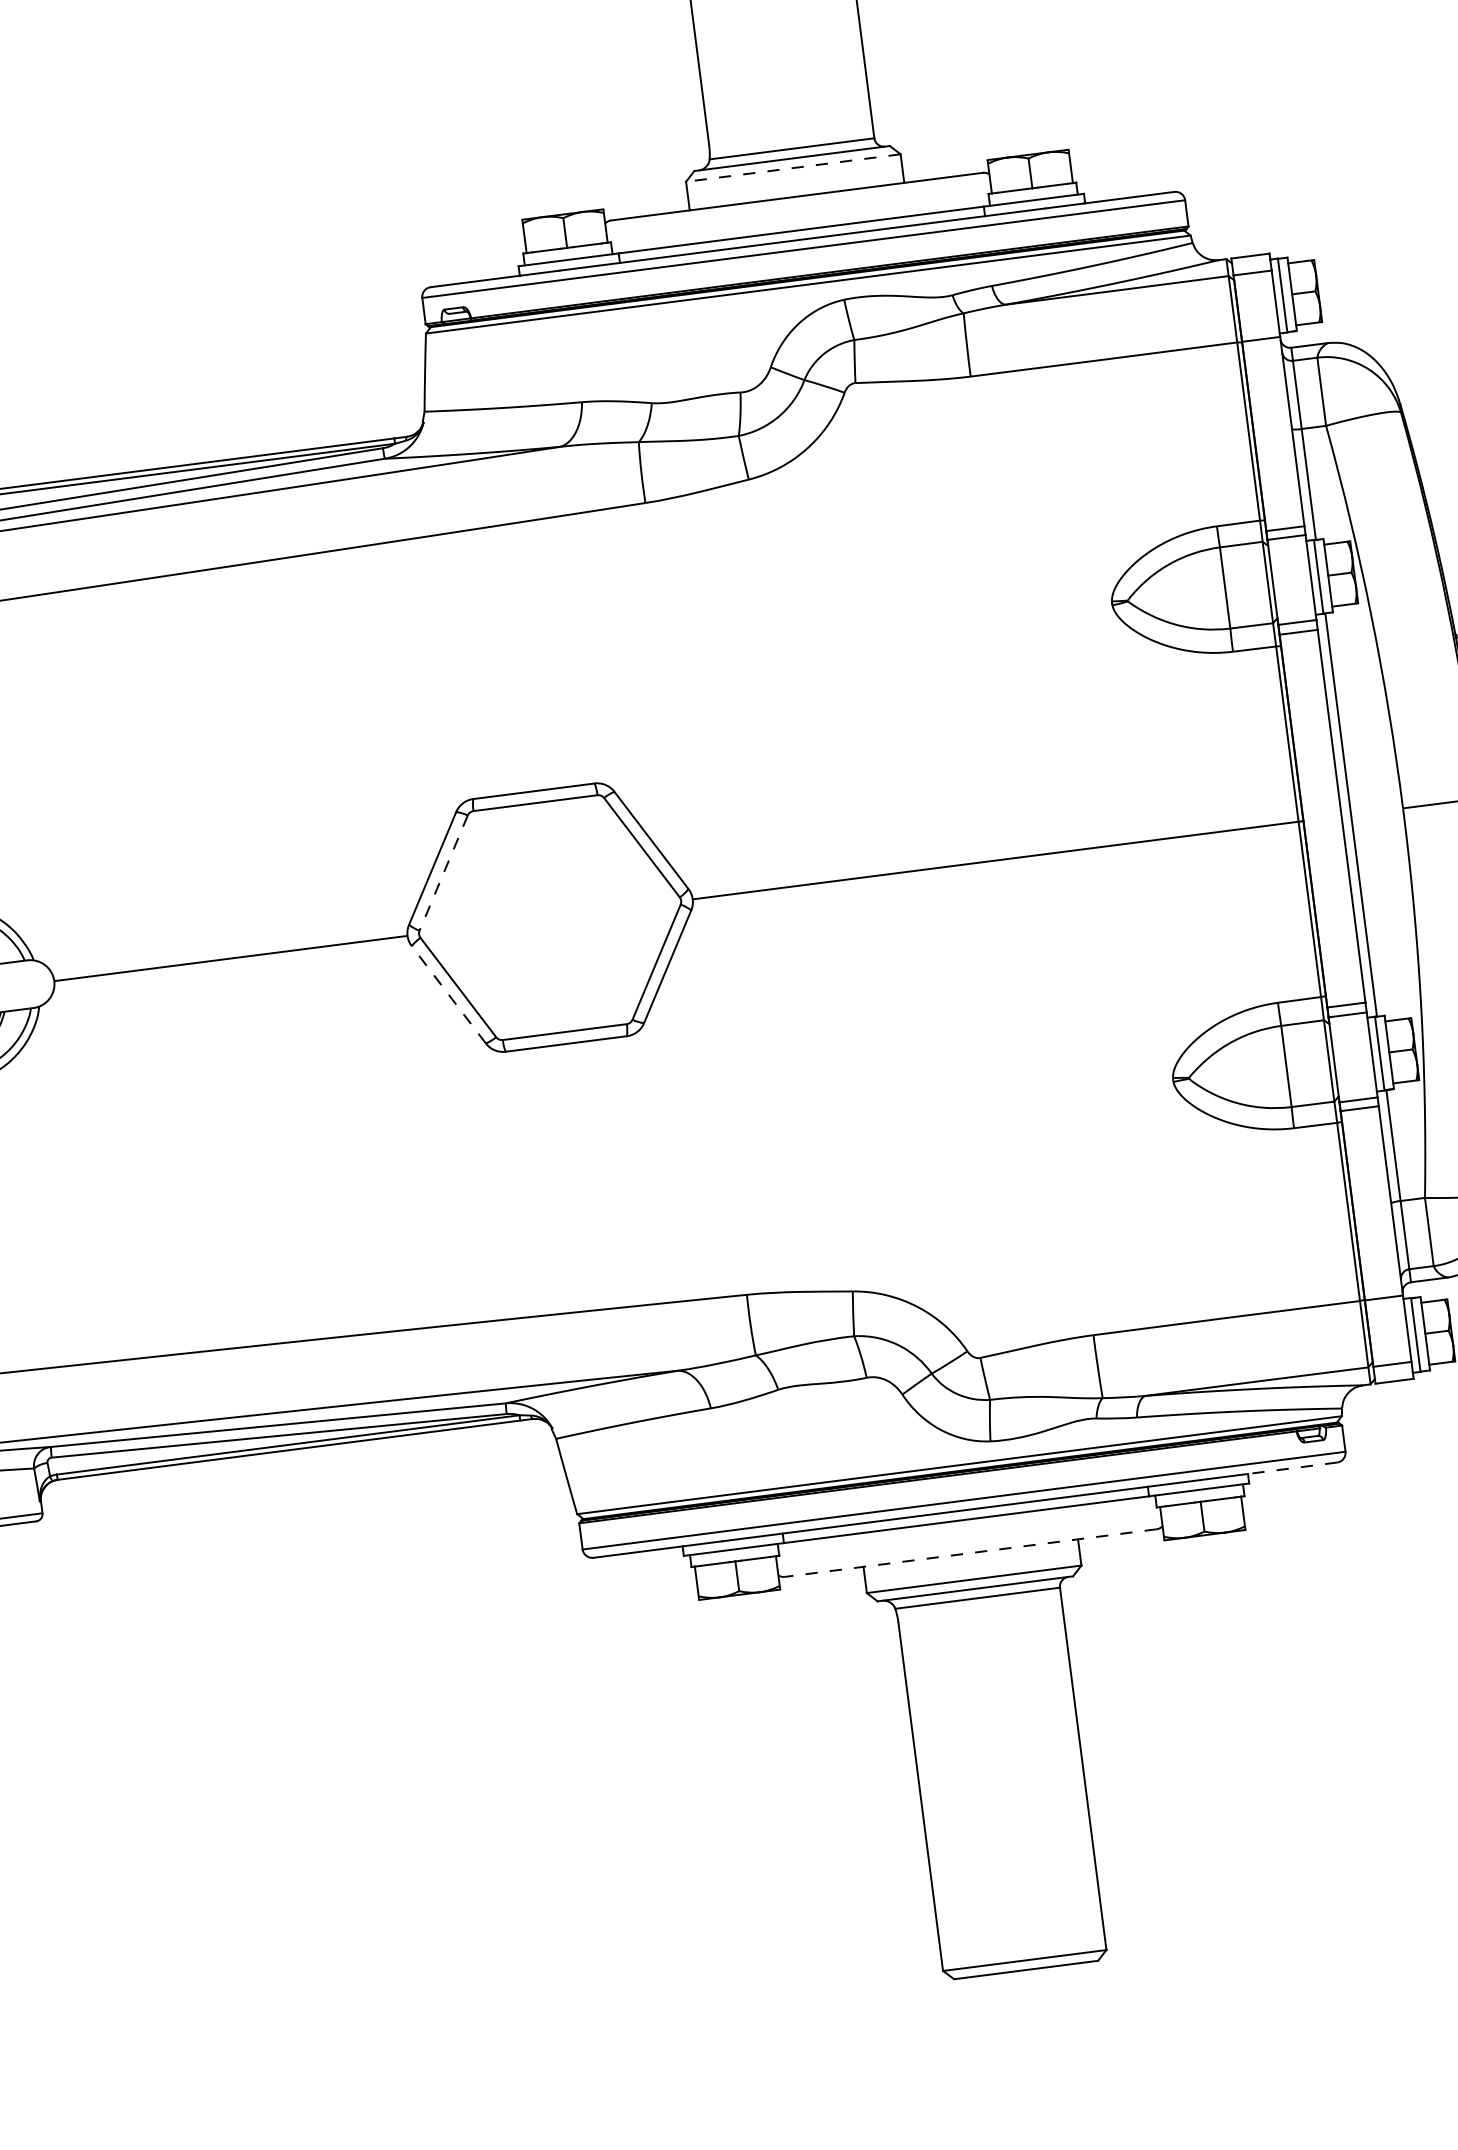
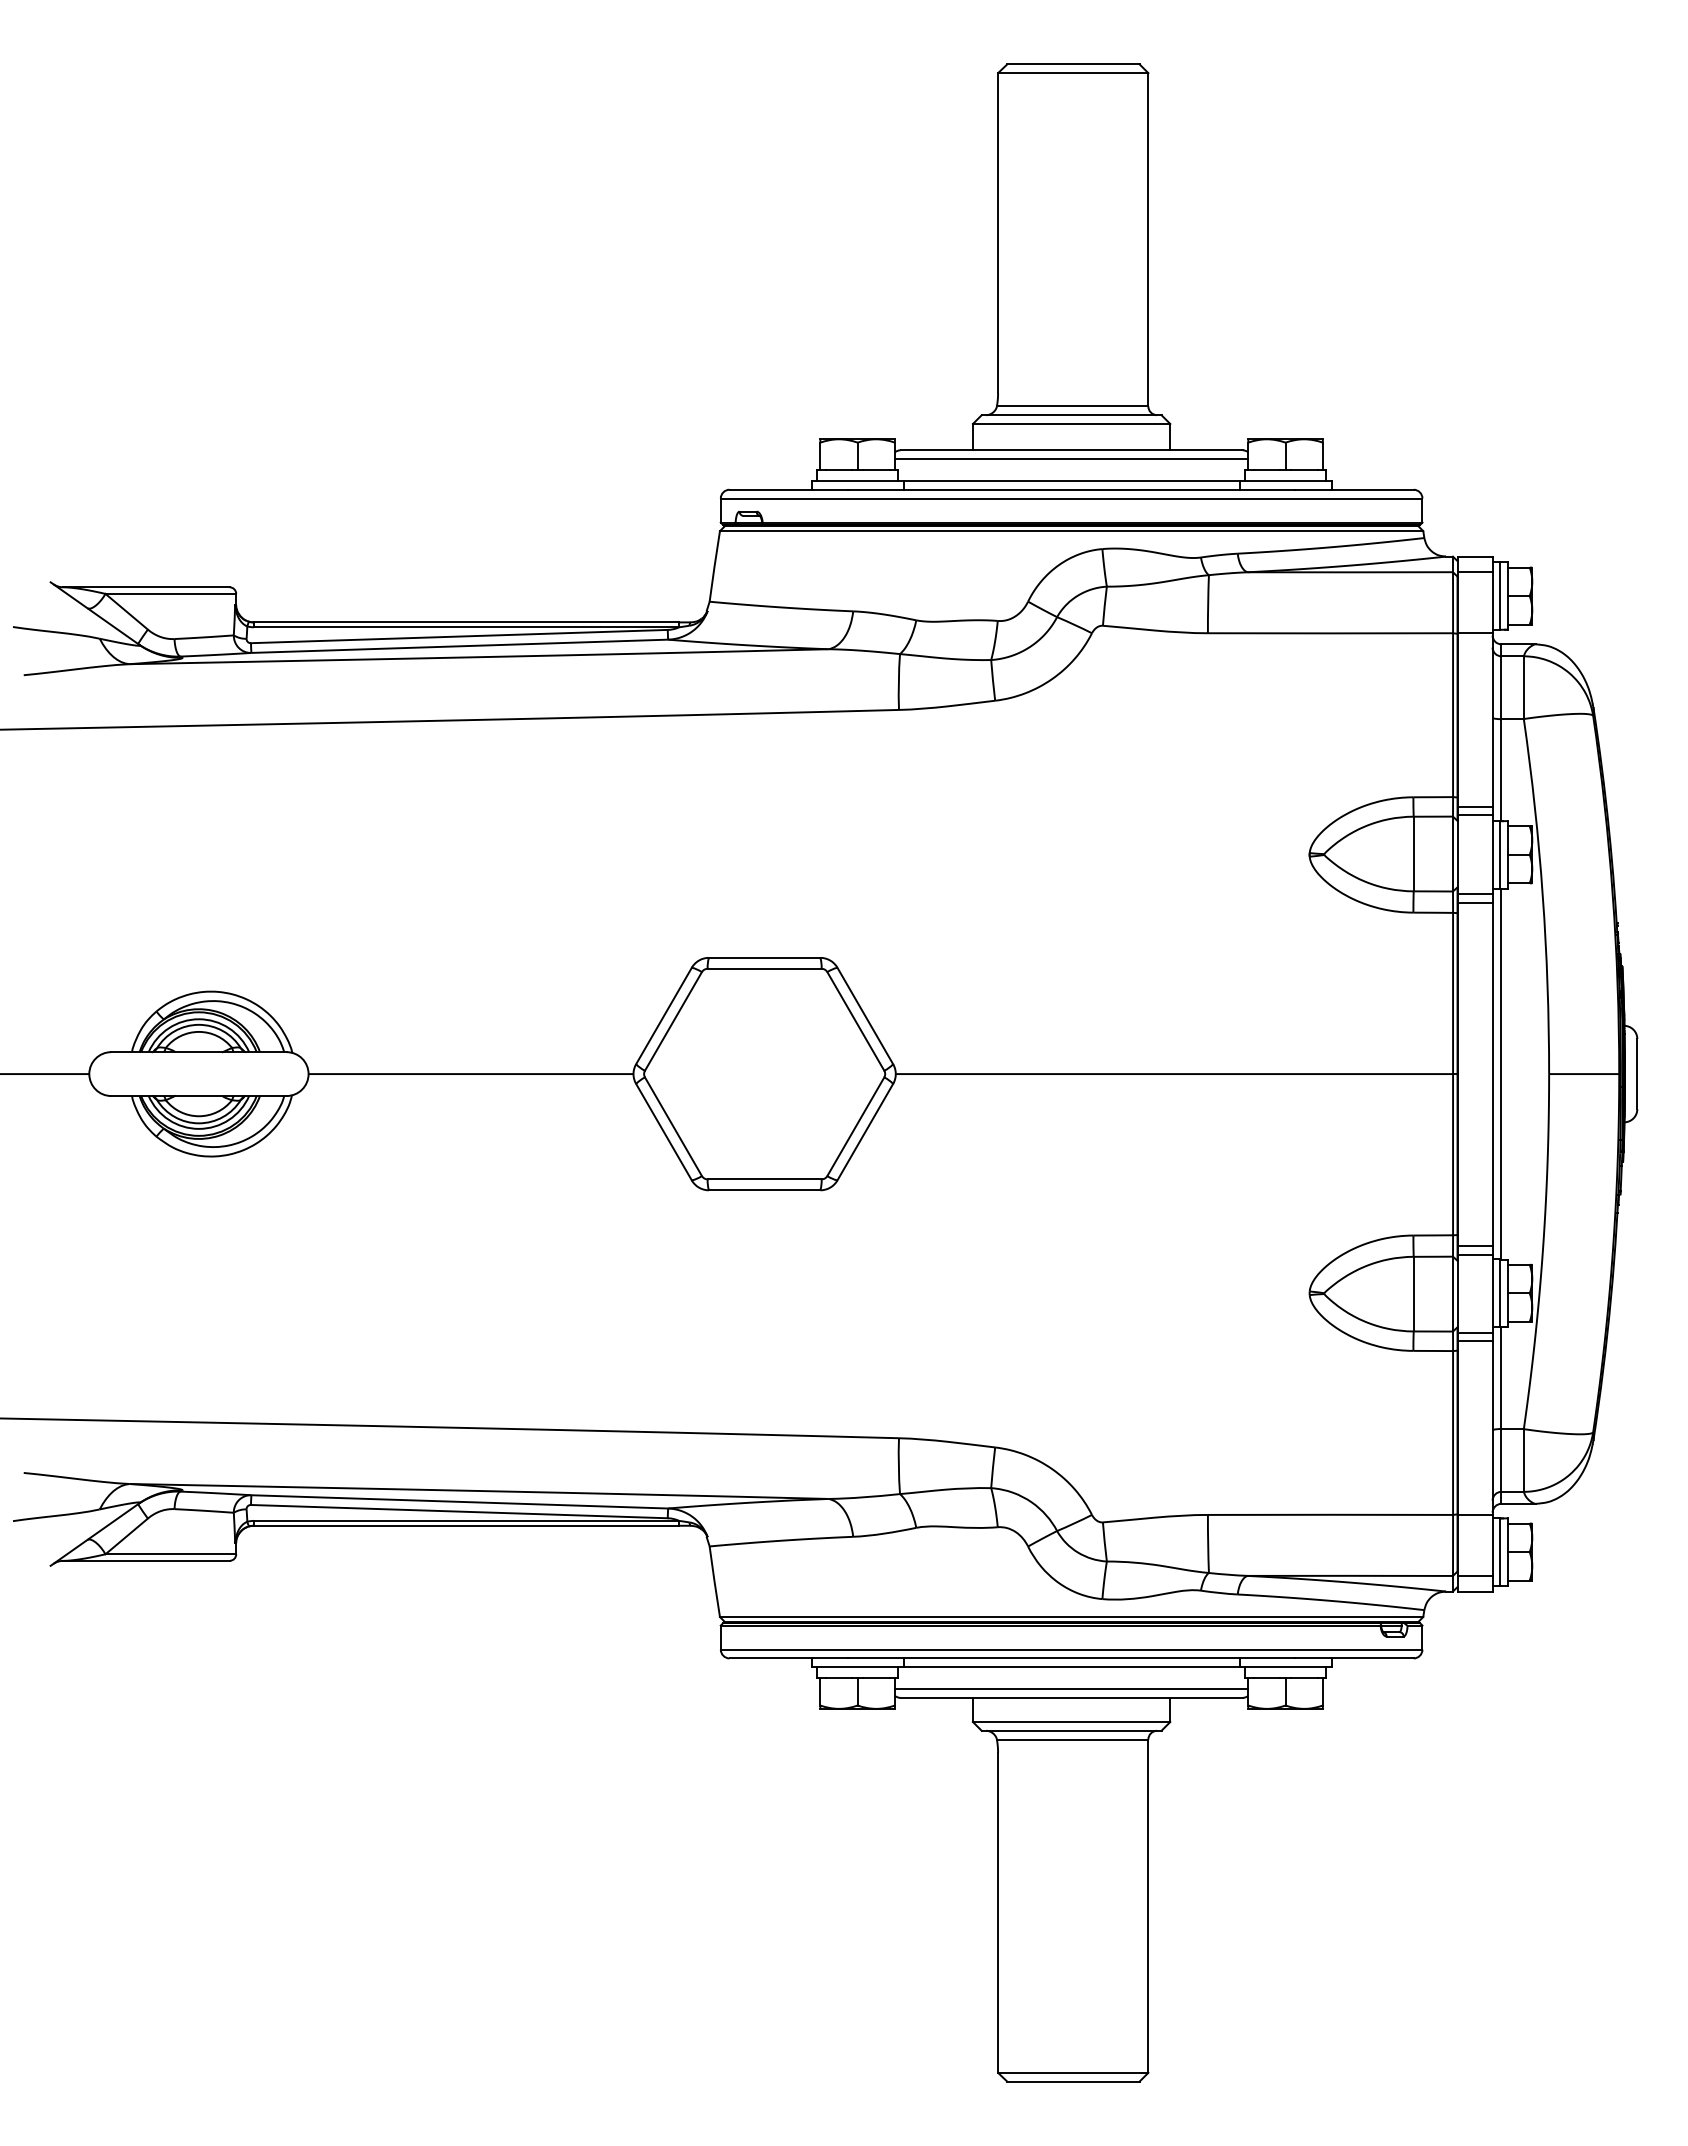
line: (793, 167) -> (1071, 423), dashed -> solid
line: (798, 206) -> (1071, 459), added
line: (443, 873) -> (673, 1021), dashed -> solid
line: (449, 995) -> (664, 1132), dashed -> solid
line: (1292, 1468) -> (1372, 1658), dashed -> solid
line: (969, 1543) -> (1071, 1689), added
line: (970, 1552) -> (1071, 1697), dashed -> solid

